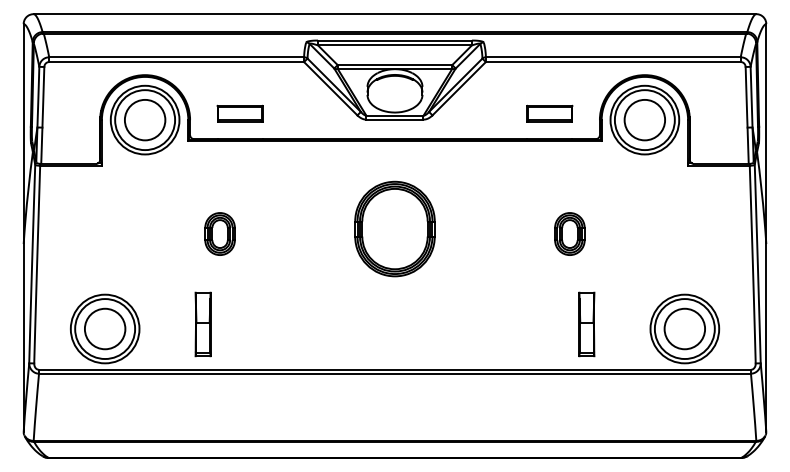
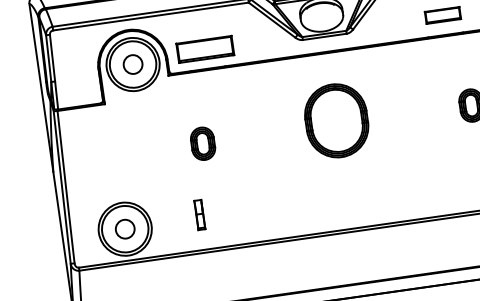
part: (239, 113) -> (204, 49), size x1.6
circle: (144, 119) -> (132, 64), size x0.6
part: (202, 324) -> (199, 215), size x0.6
circle: (104, 328) -> (124, 228), size x0.6

